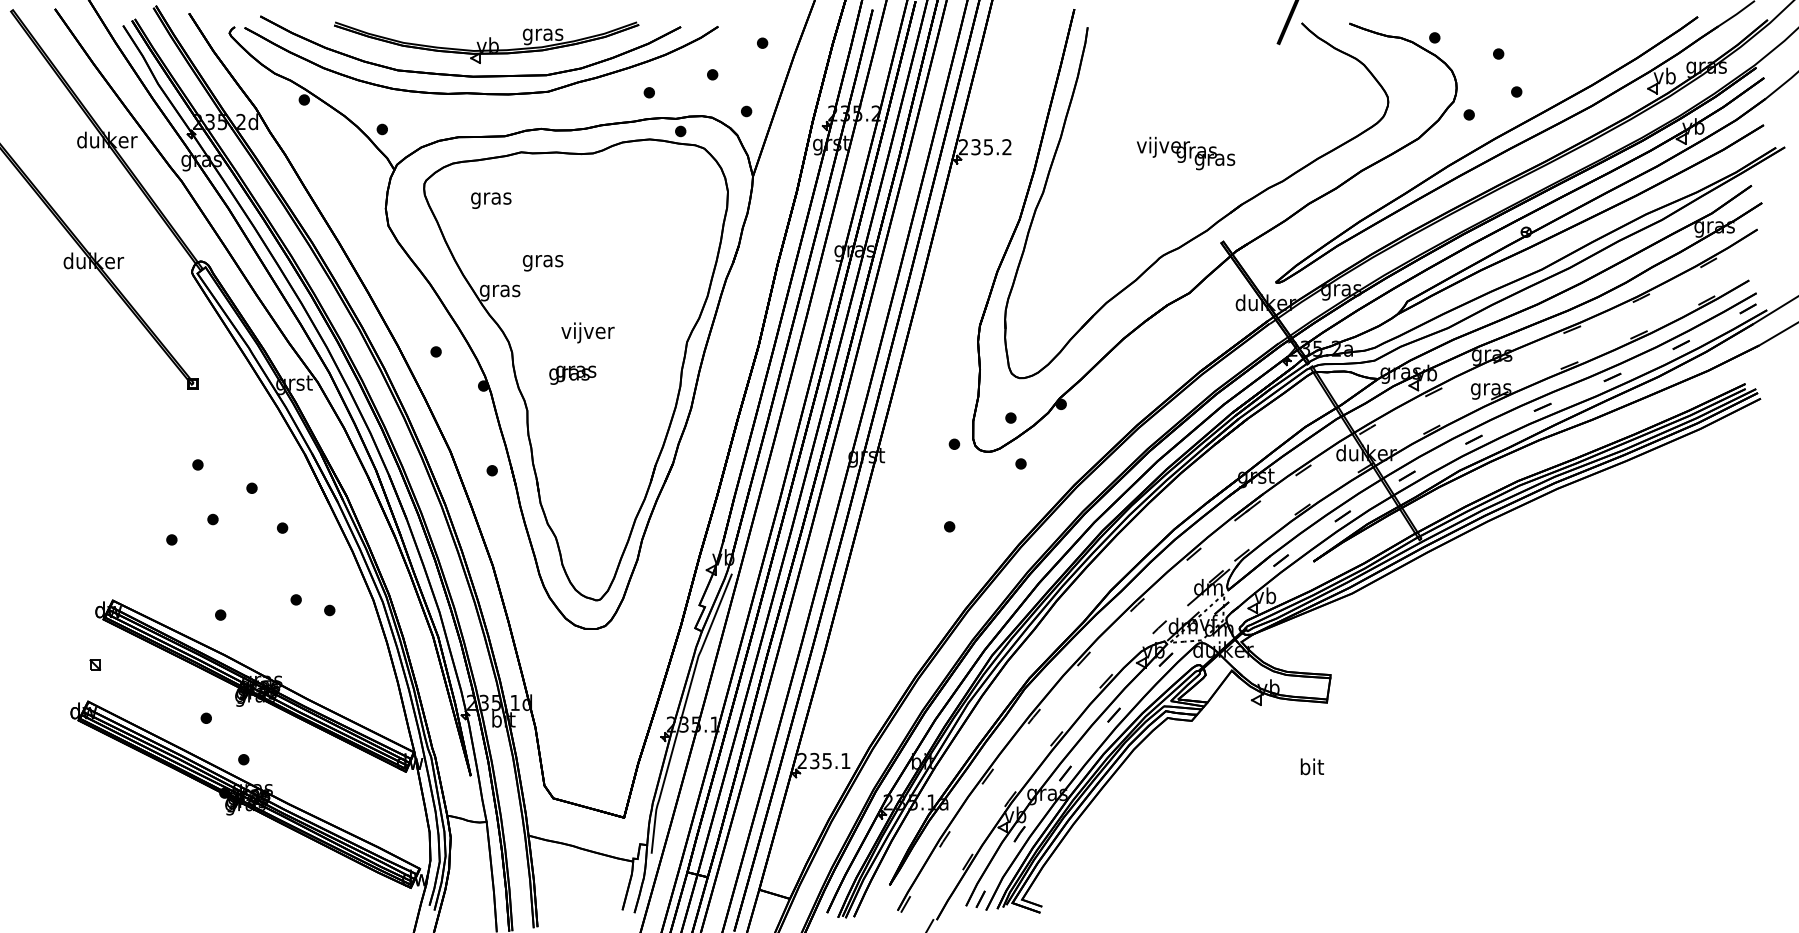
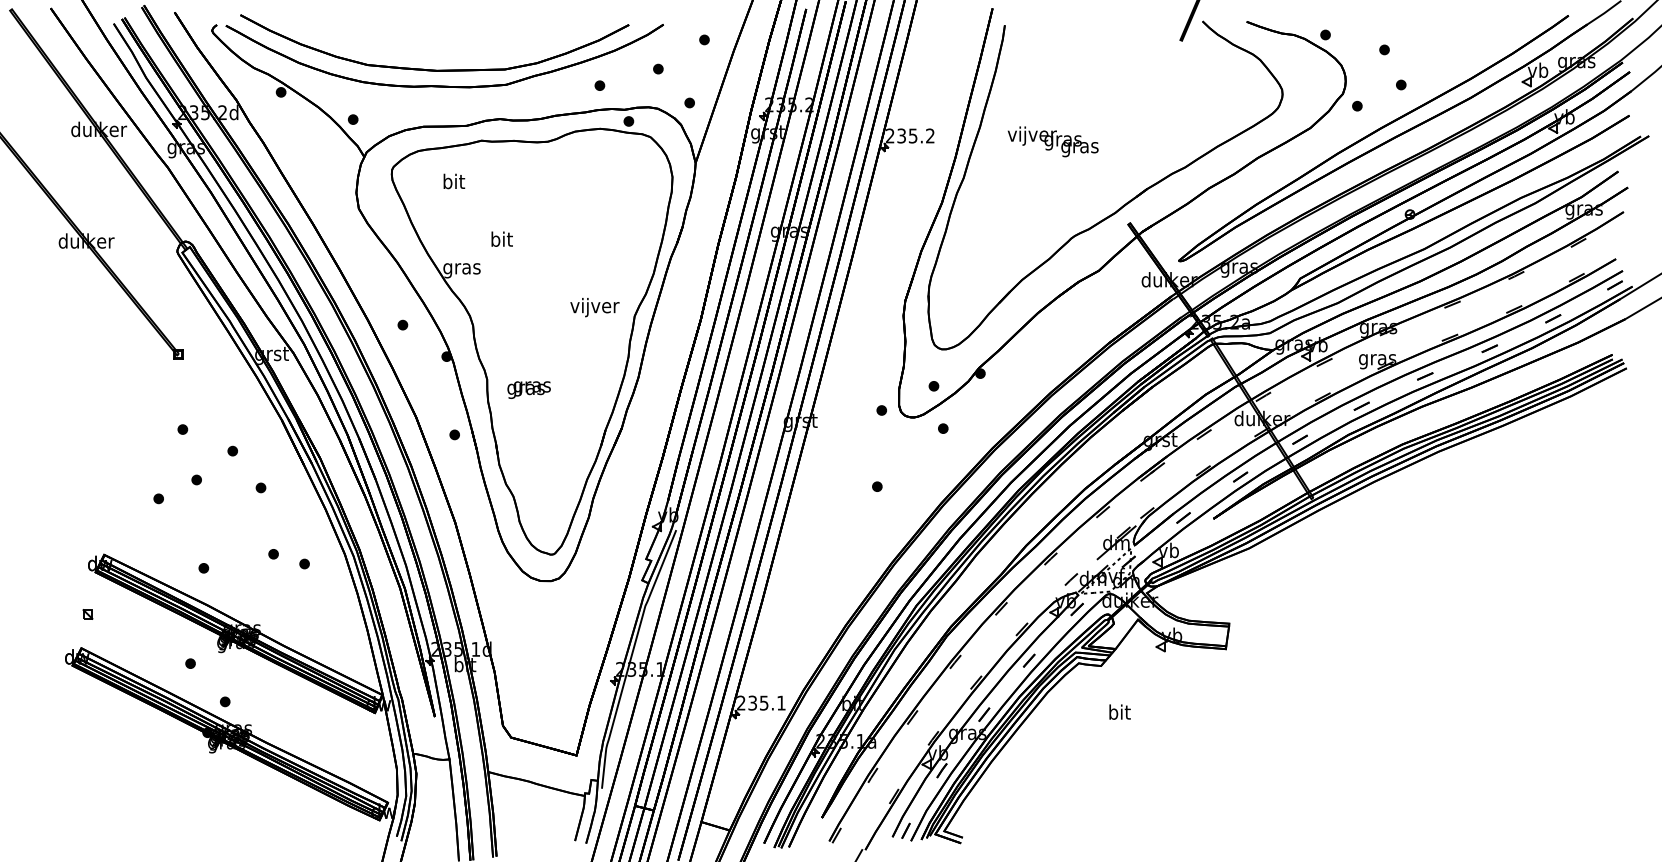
part: (486, 42) -> (449, 39), removed
text: (1185, 153) -> (1052, 141), moved
text: (491, 198) -> (454, 183), gras -> bit
text: (542, 260) -> (501, 240), gras -> bit
text: (587, 332) -> (594, 307), moved
text: (572, 374) -> (528, 389), moved
text: (1311, 766) -> (1119, 711), moved

